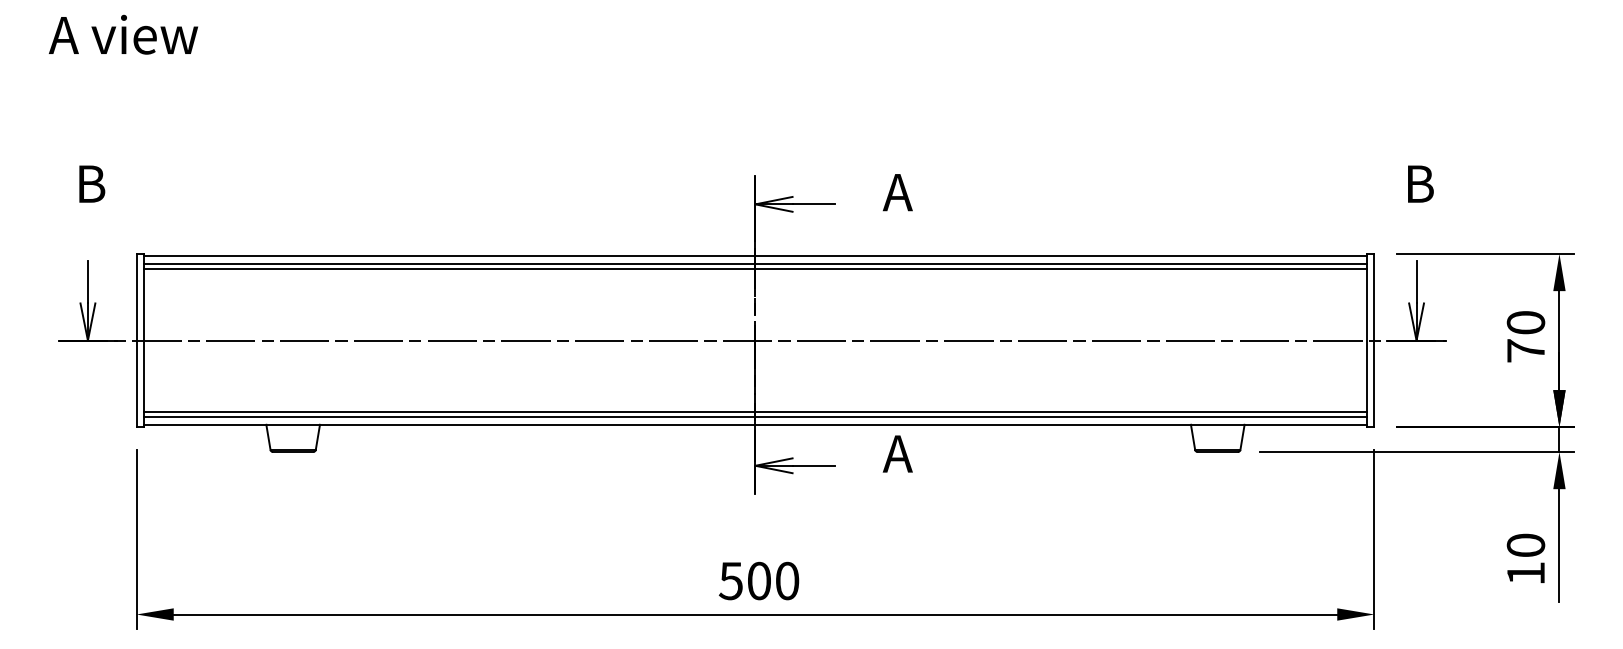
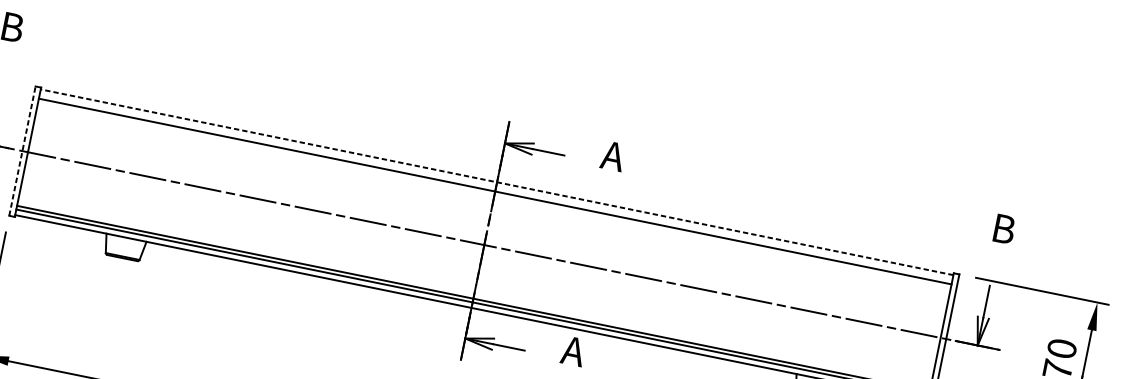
line: (754, 256) -> (496, 182), solid -> dashed
line: (755, 263) -> (496, 187), removed
line: (136, 340) -> (22, 151), solid -> dashed

